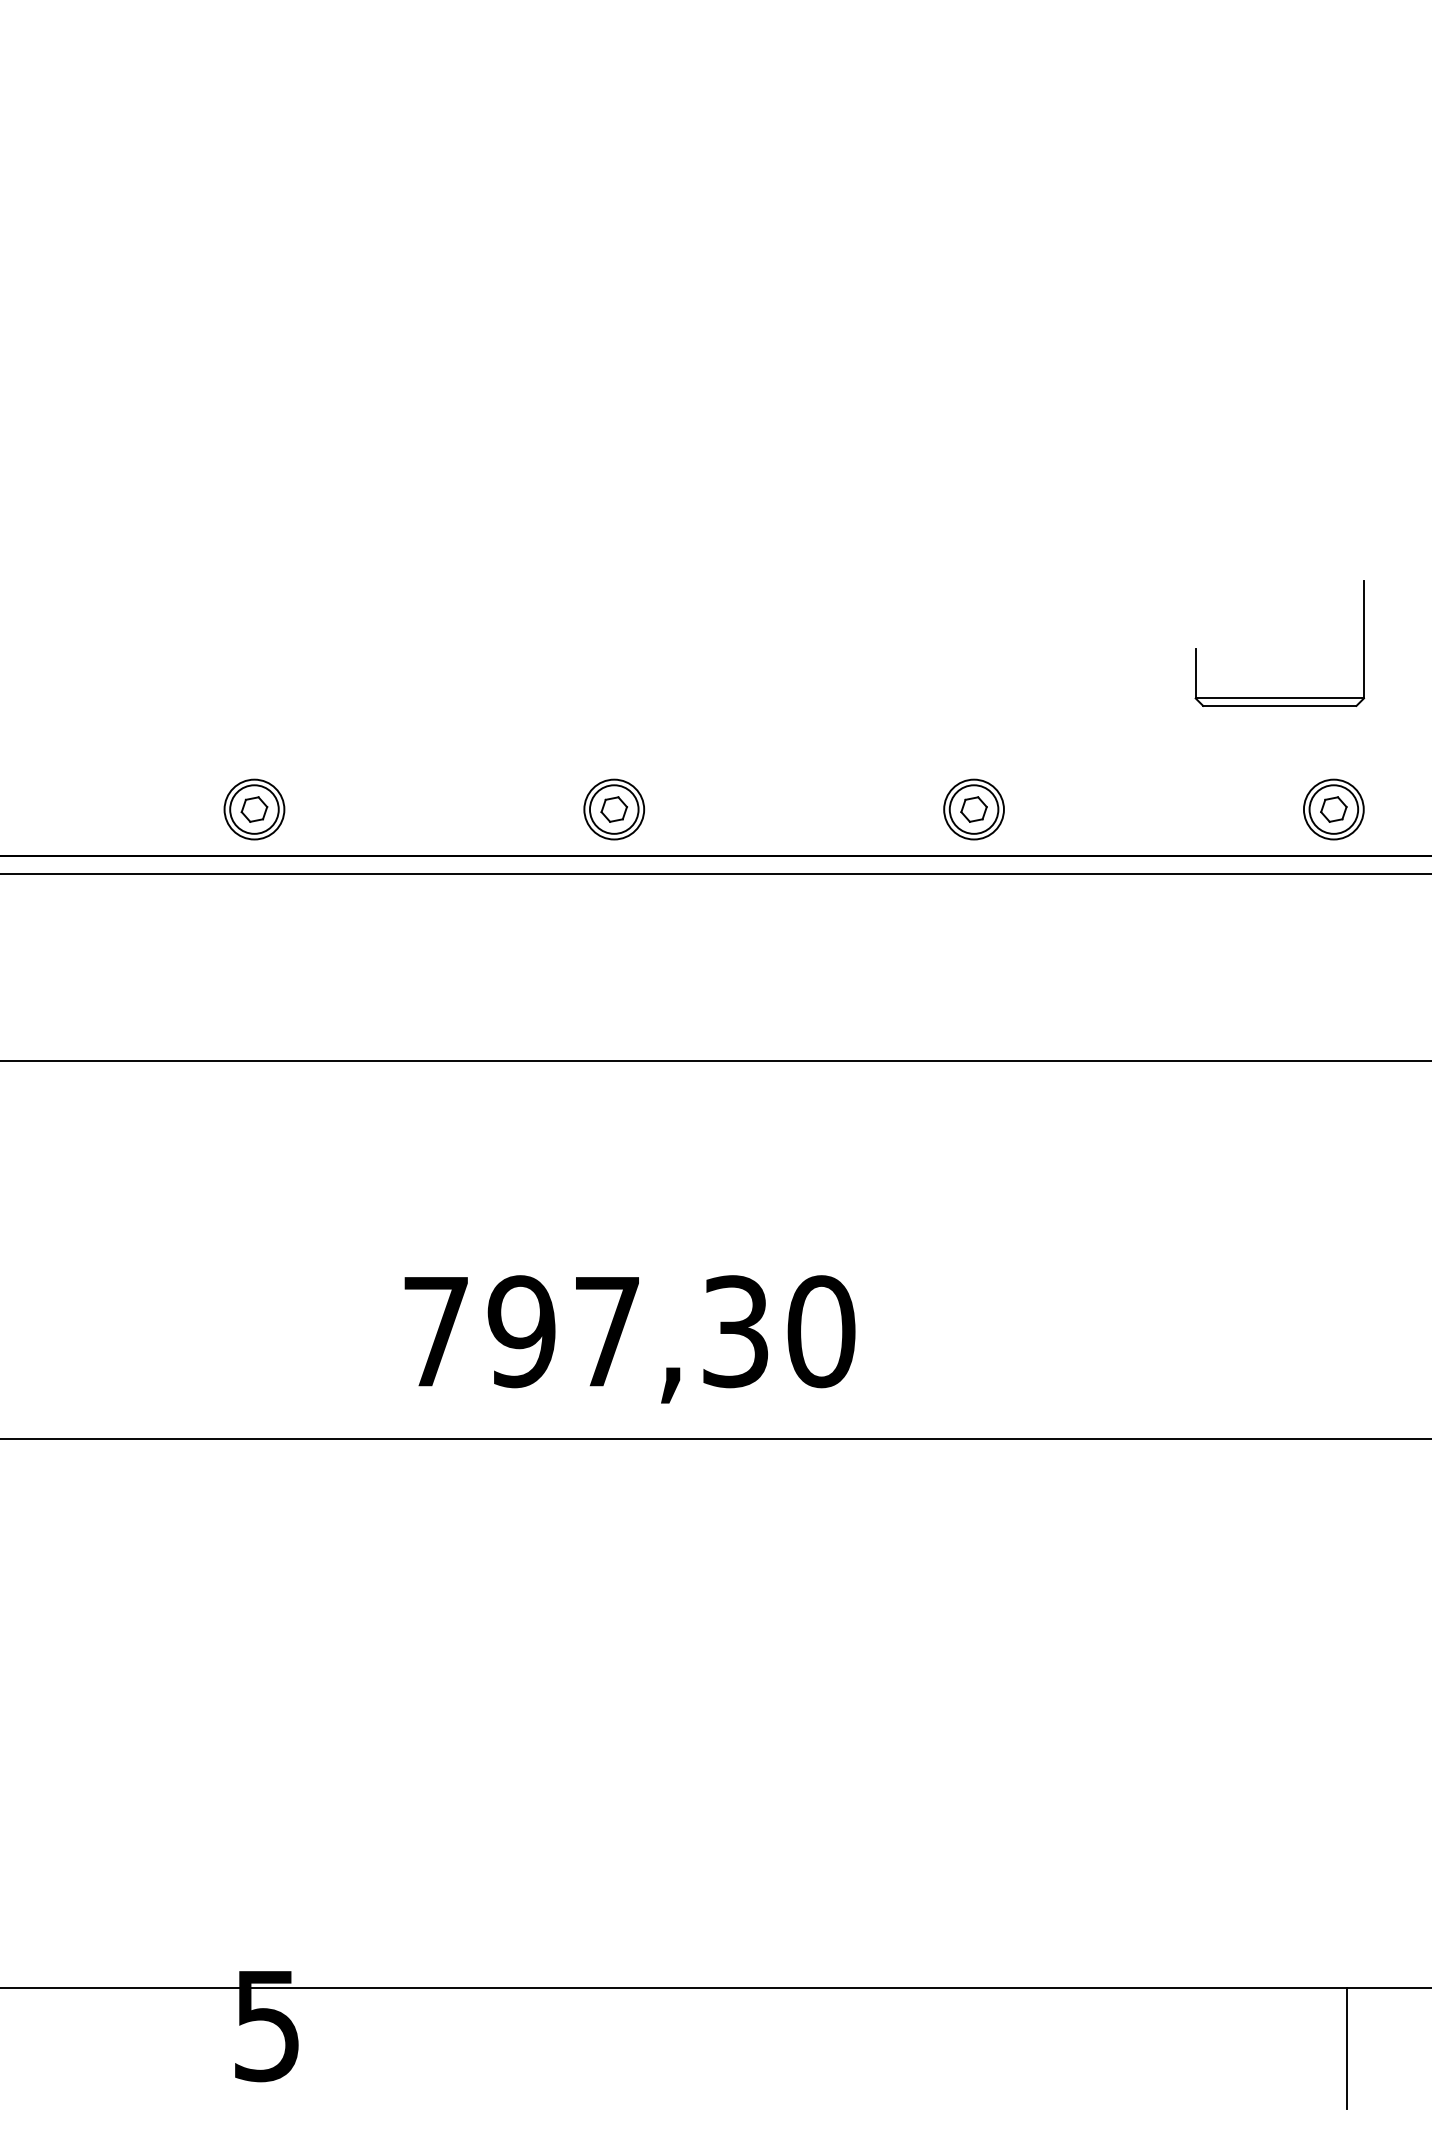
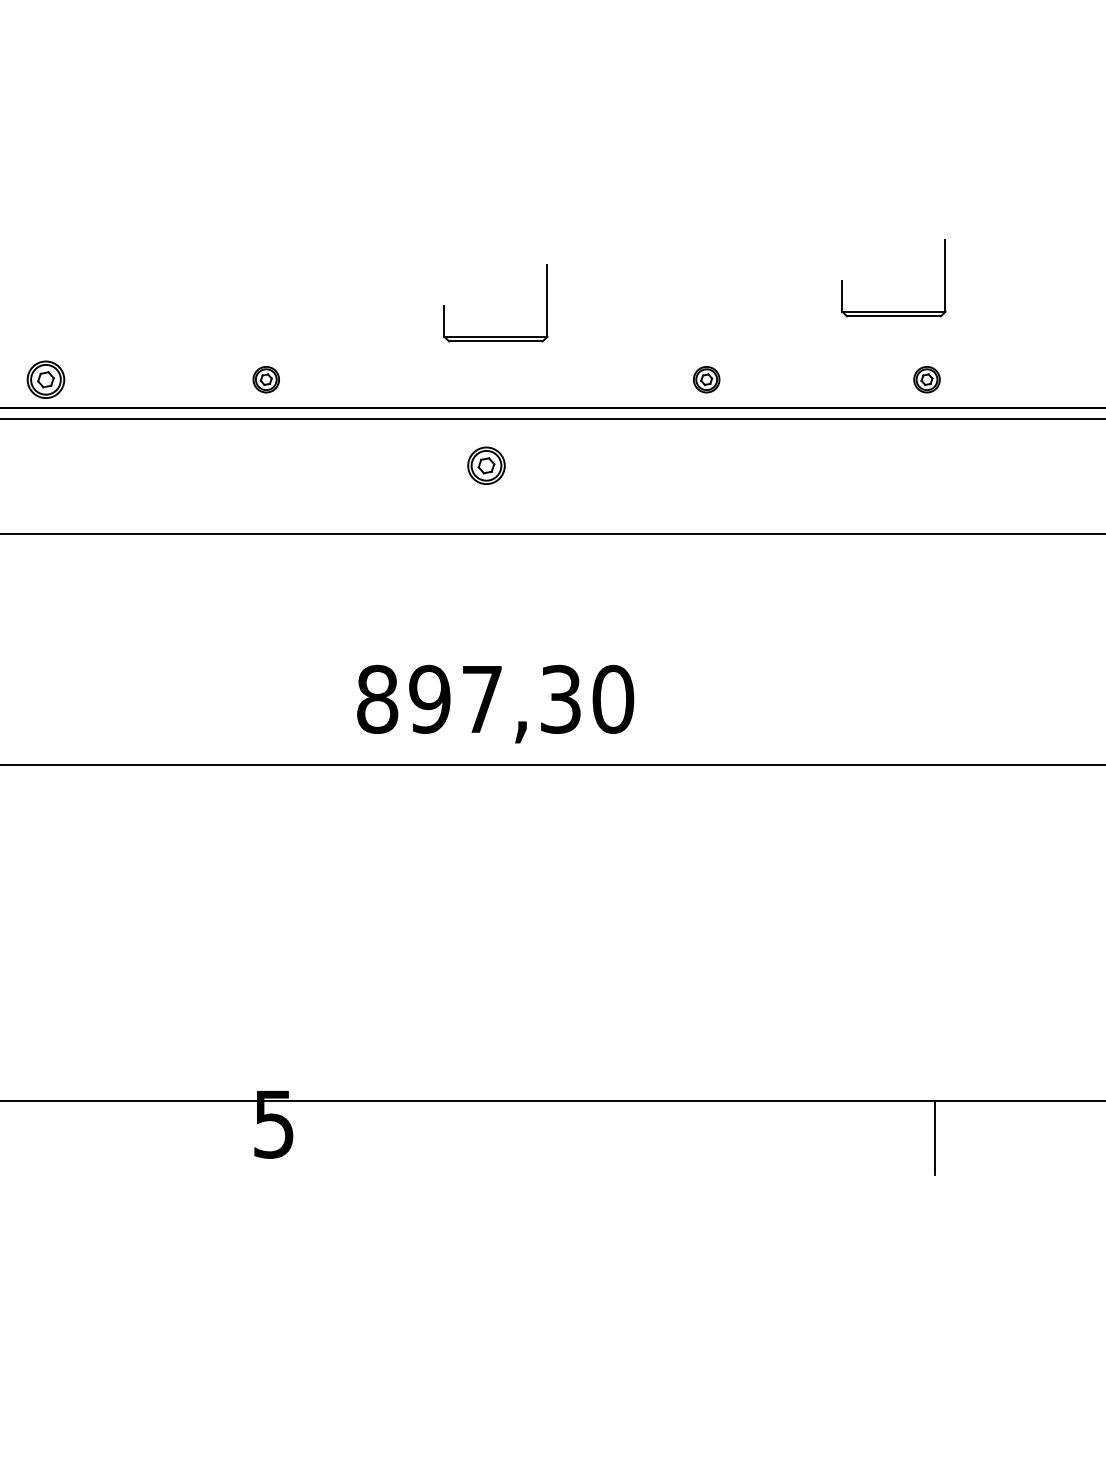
part: (628, 738) -> (495, 336), added
part: (254, 809) -> (266, 379), size x0.7
part: (614, 809) -> (486, 465), moved
part: (973, 809) -> (706, 379), size x0.7
part: (1333, 809) -> (926, 379), size x0.7
text: (436, 1330) -> (377, 698), 797,30 -> 897,30

